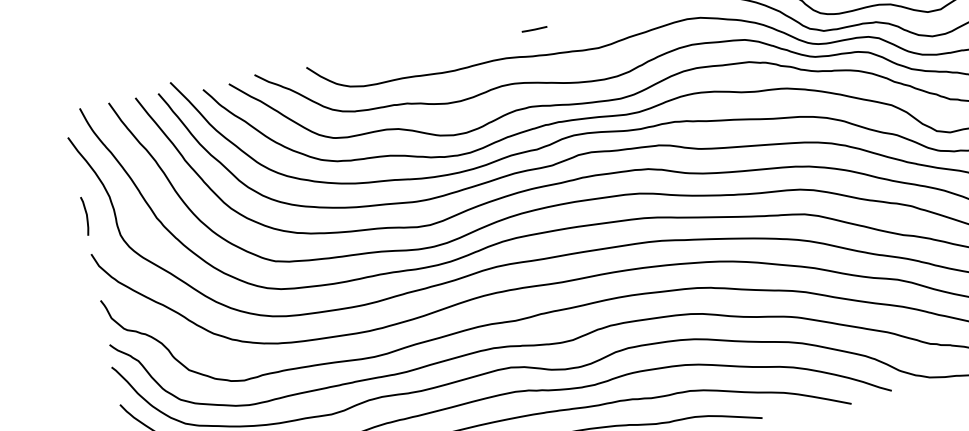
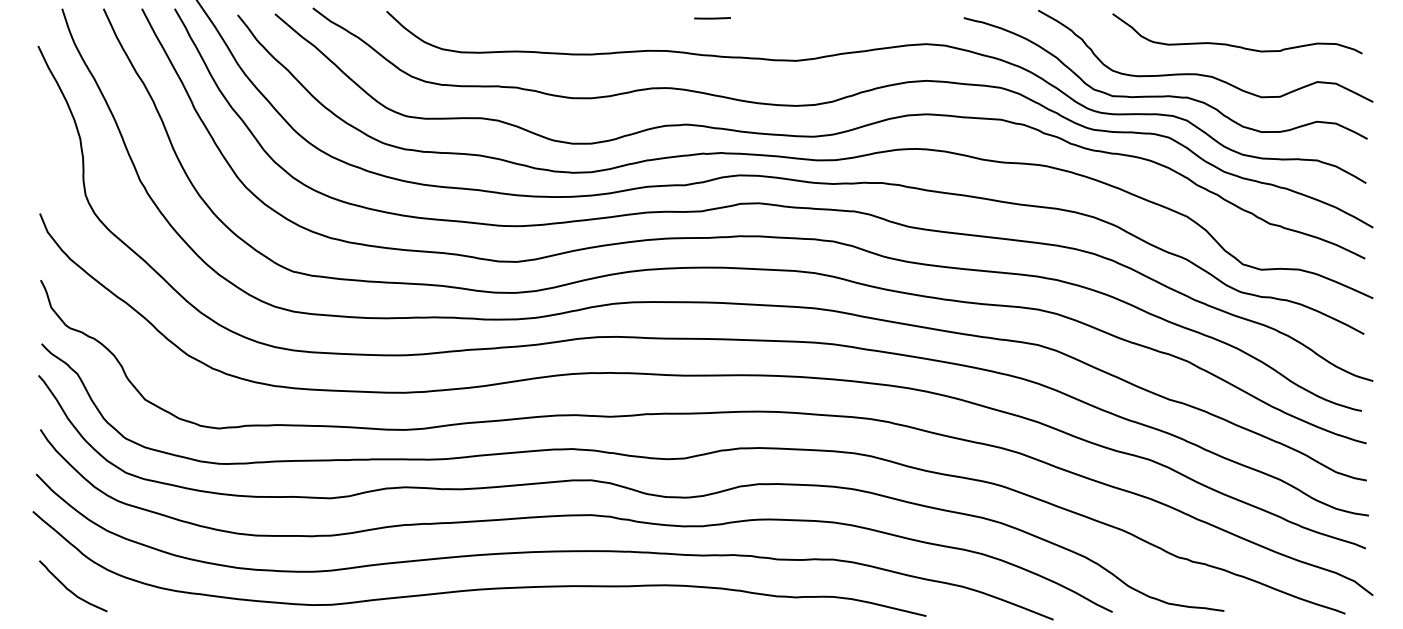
curve: (86, 216) -> (43, 159), removed

